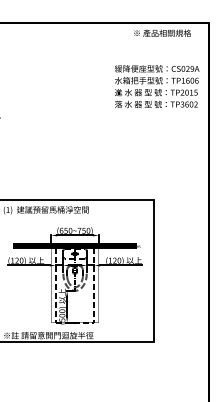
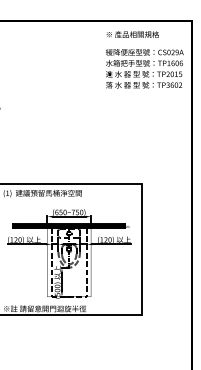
text: (162, 33) -> (132, 34), moved
text: (156, 86) -> (144, 68), moved

